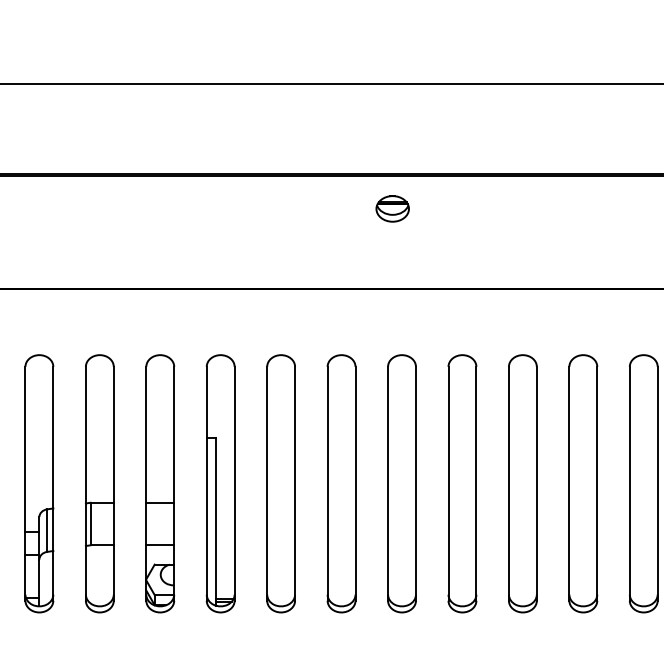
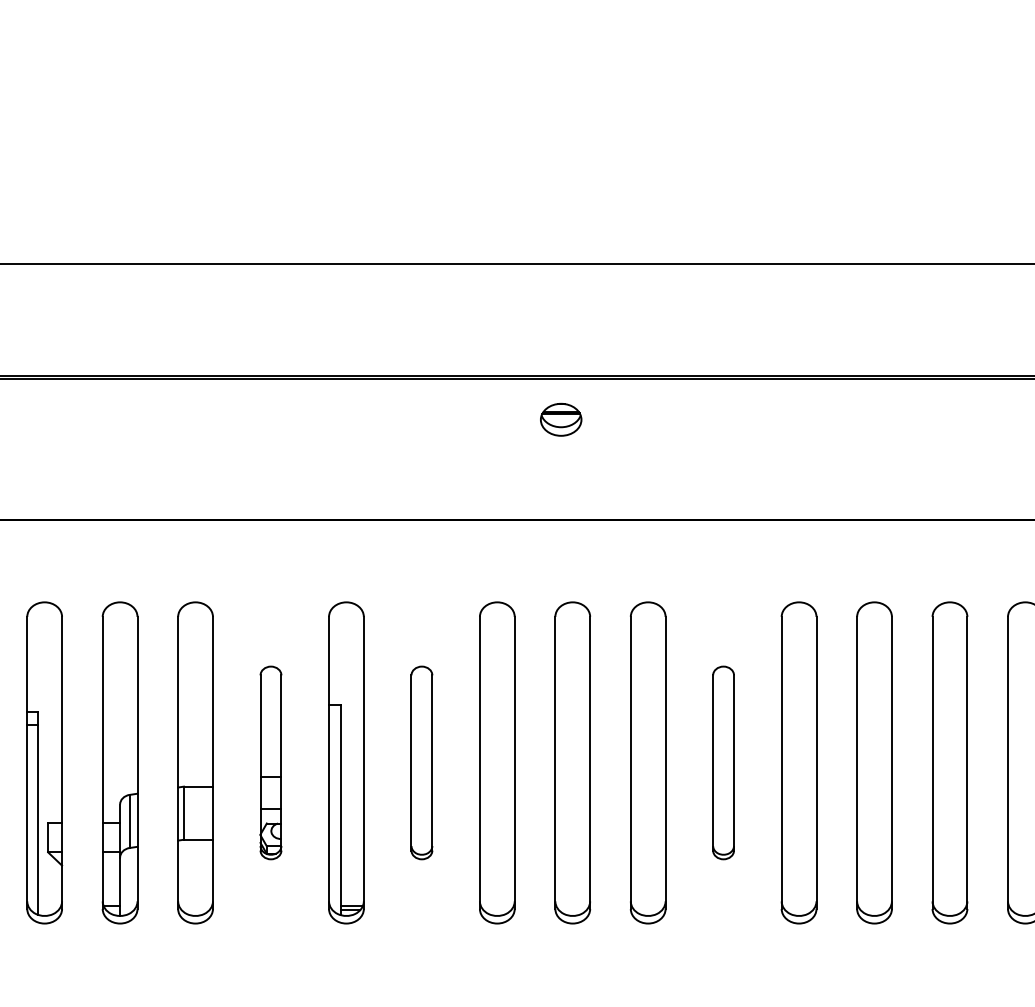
part: (159, 483) -> (270, 762), size x0.6
part: (280, 483) -> (421, 762), size x0.6
part: (522, 483) -> (723, 762), size x0.6

